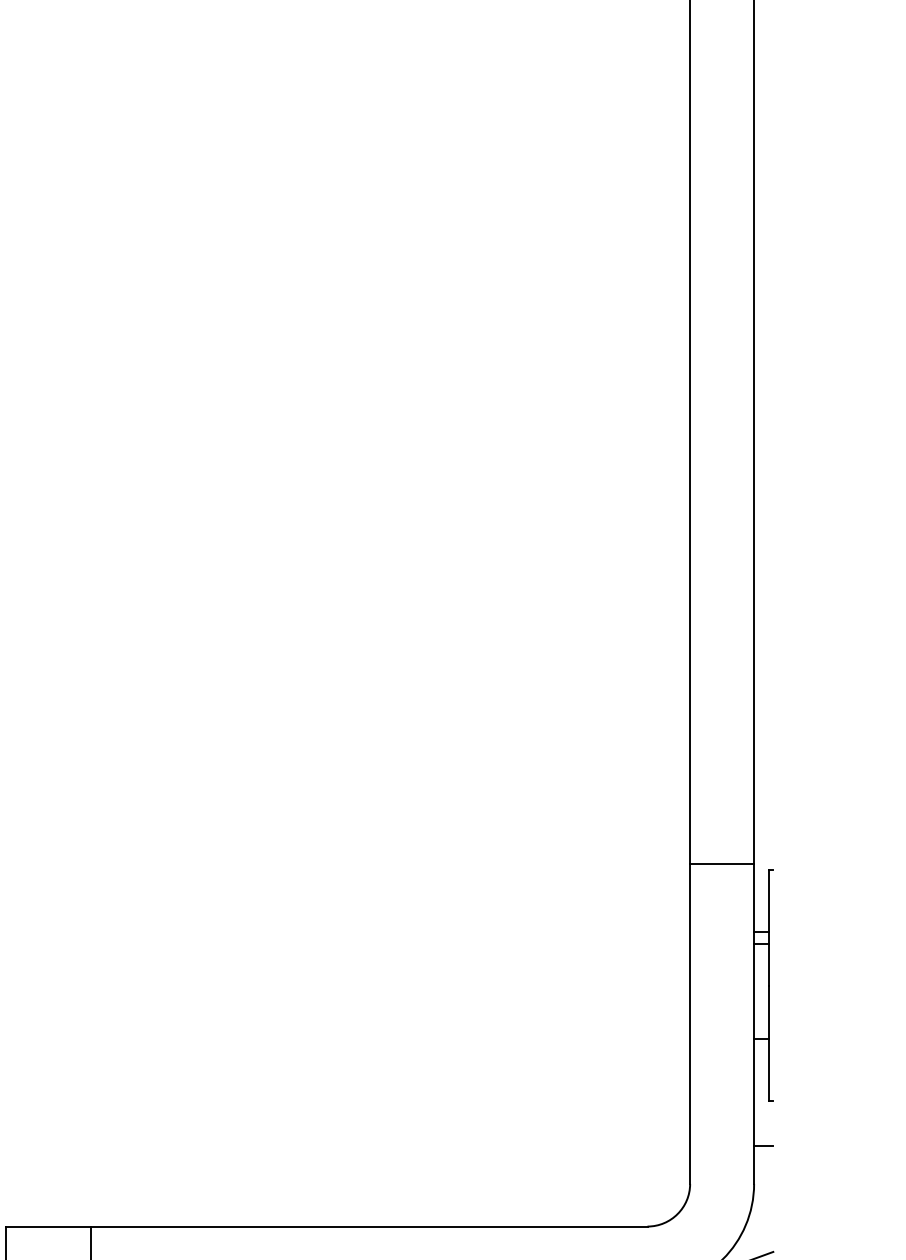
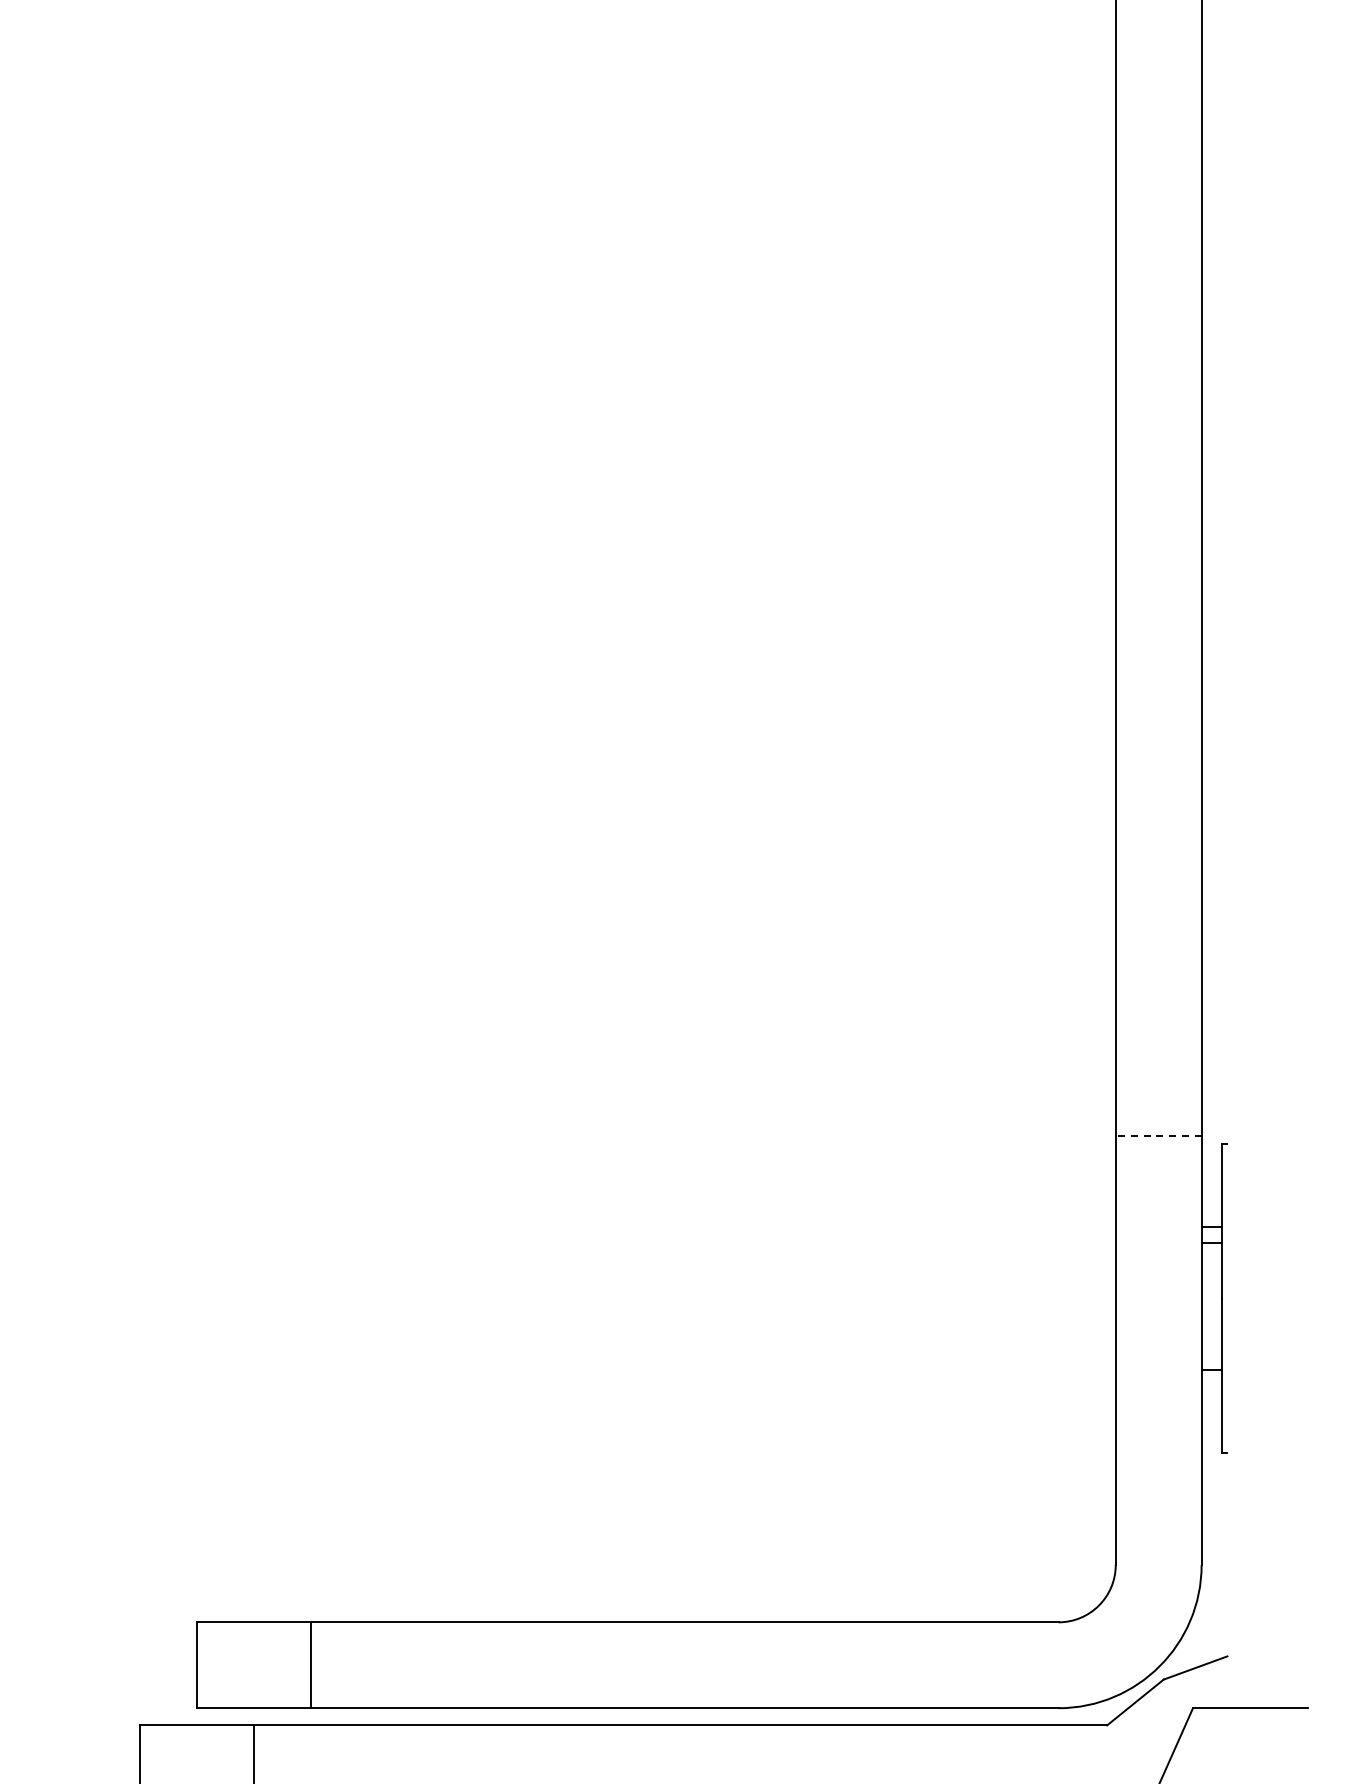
line: (721, 863) -> (1158, 1135), solid -> dashed
line: (763, 1145) -> (1214, 1513), removed

